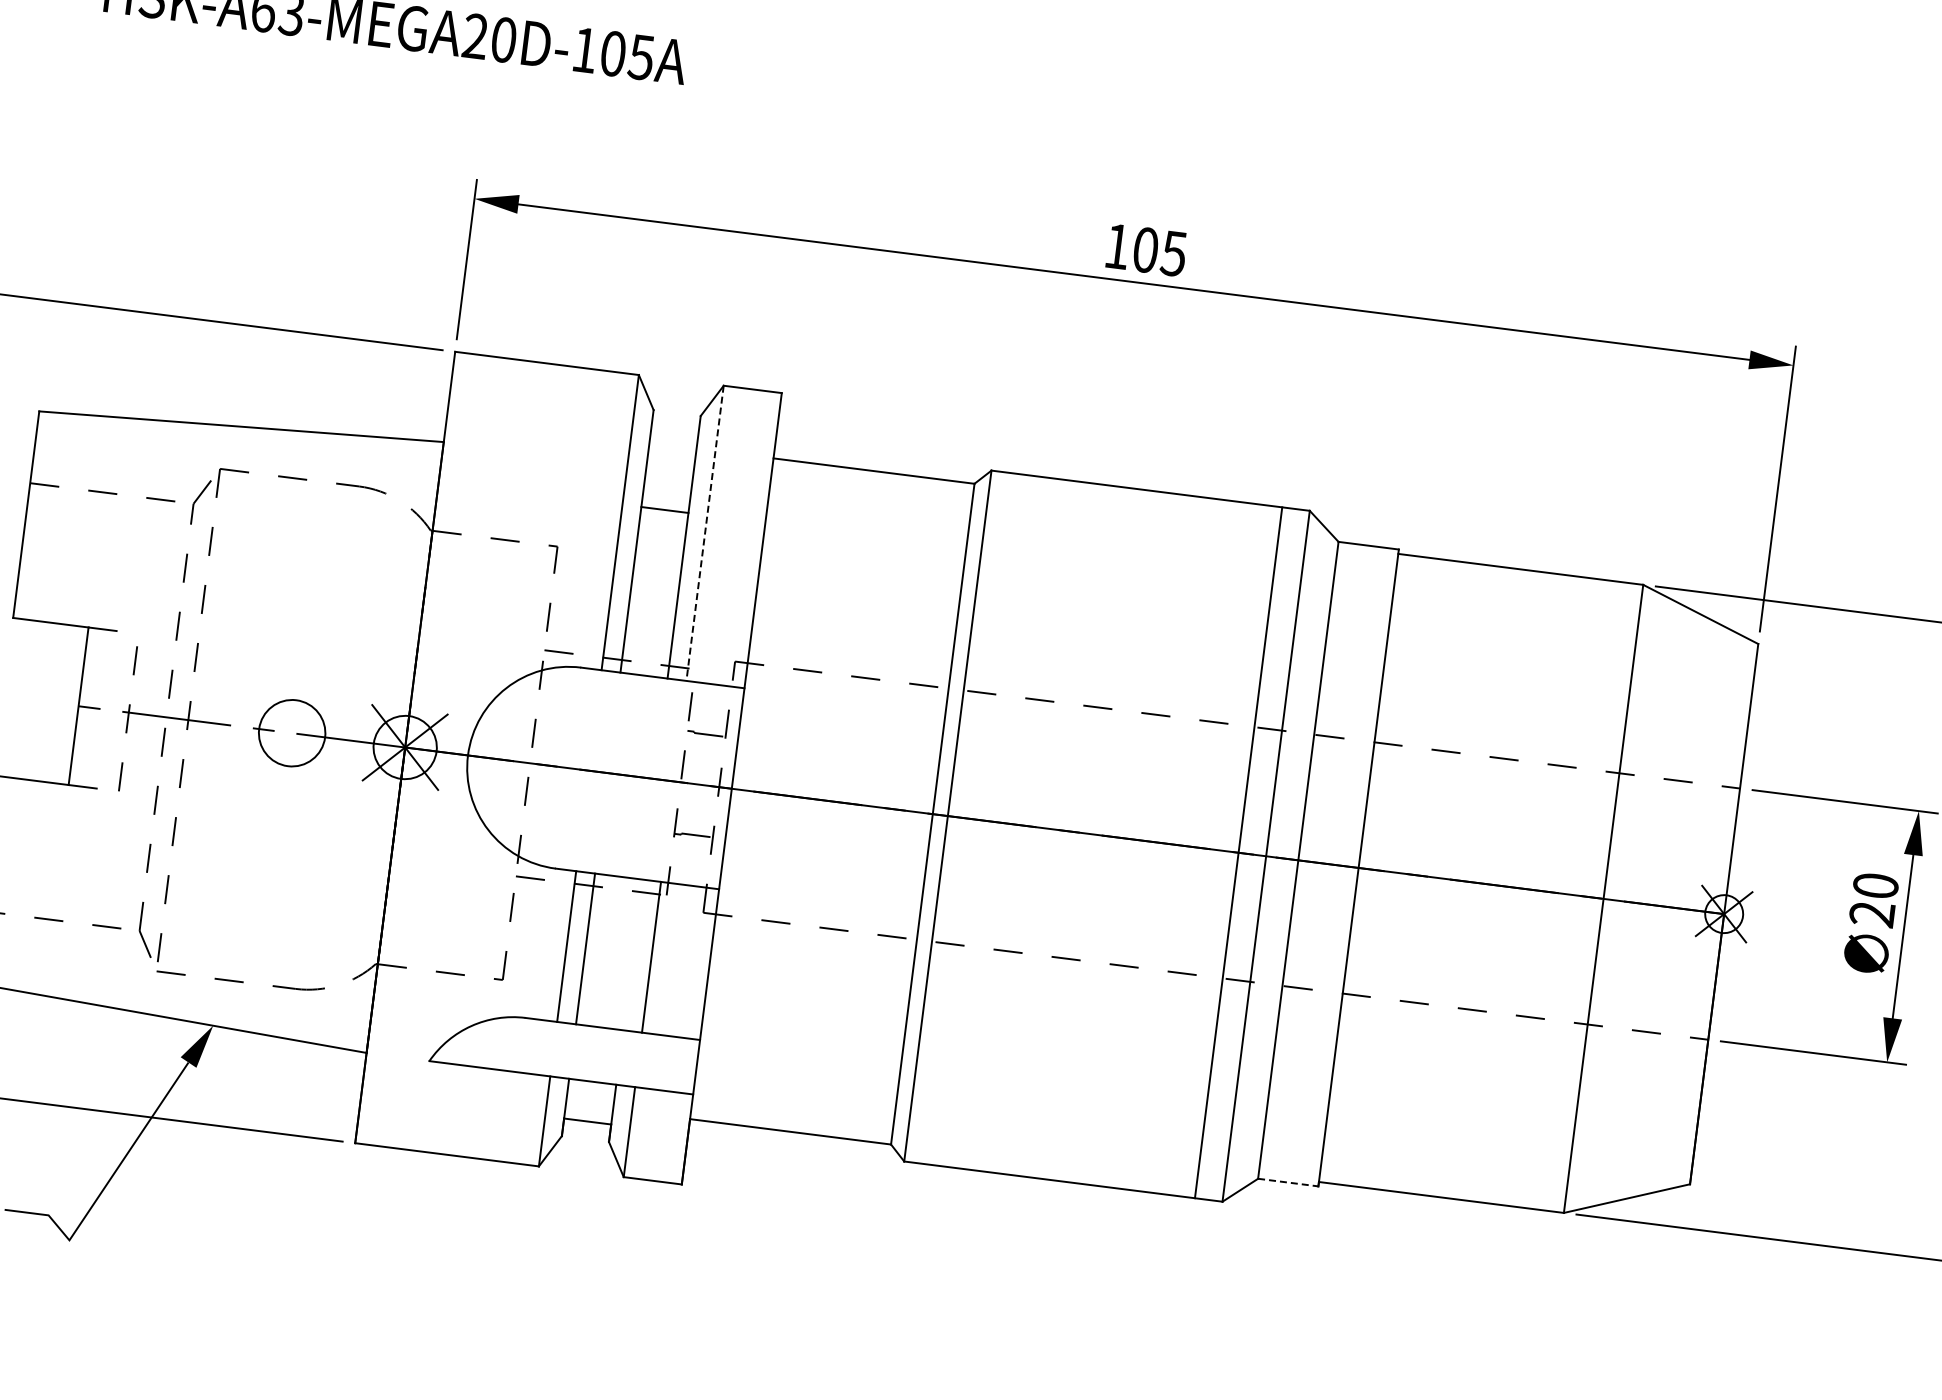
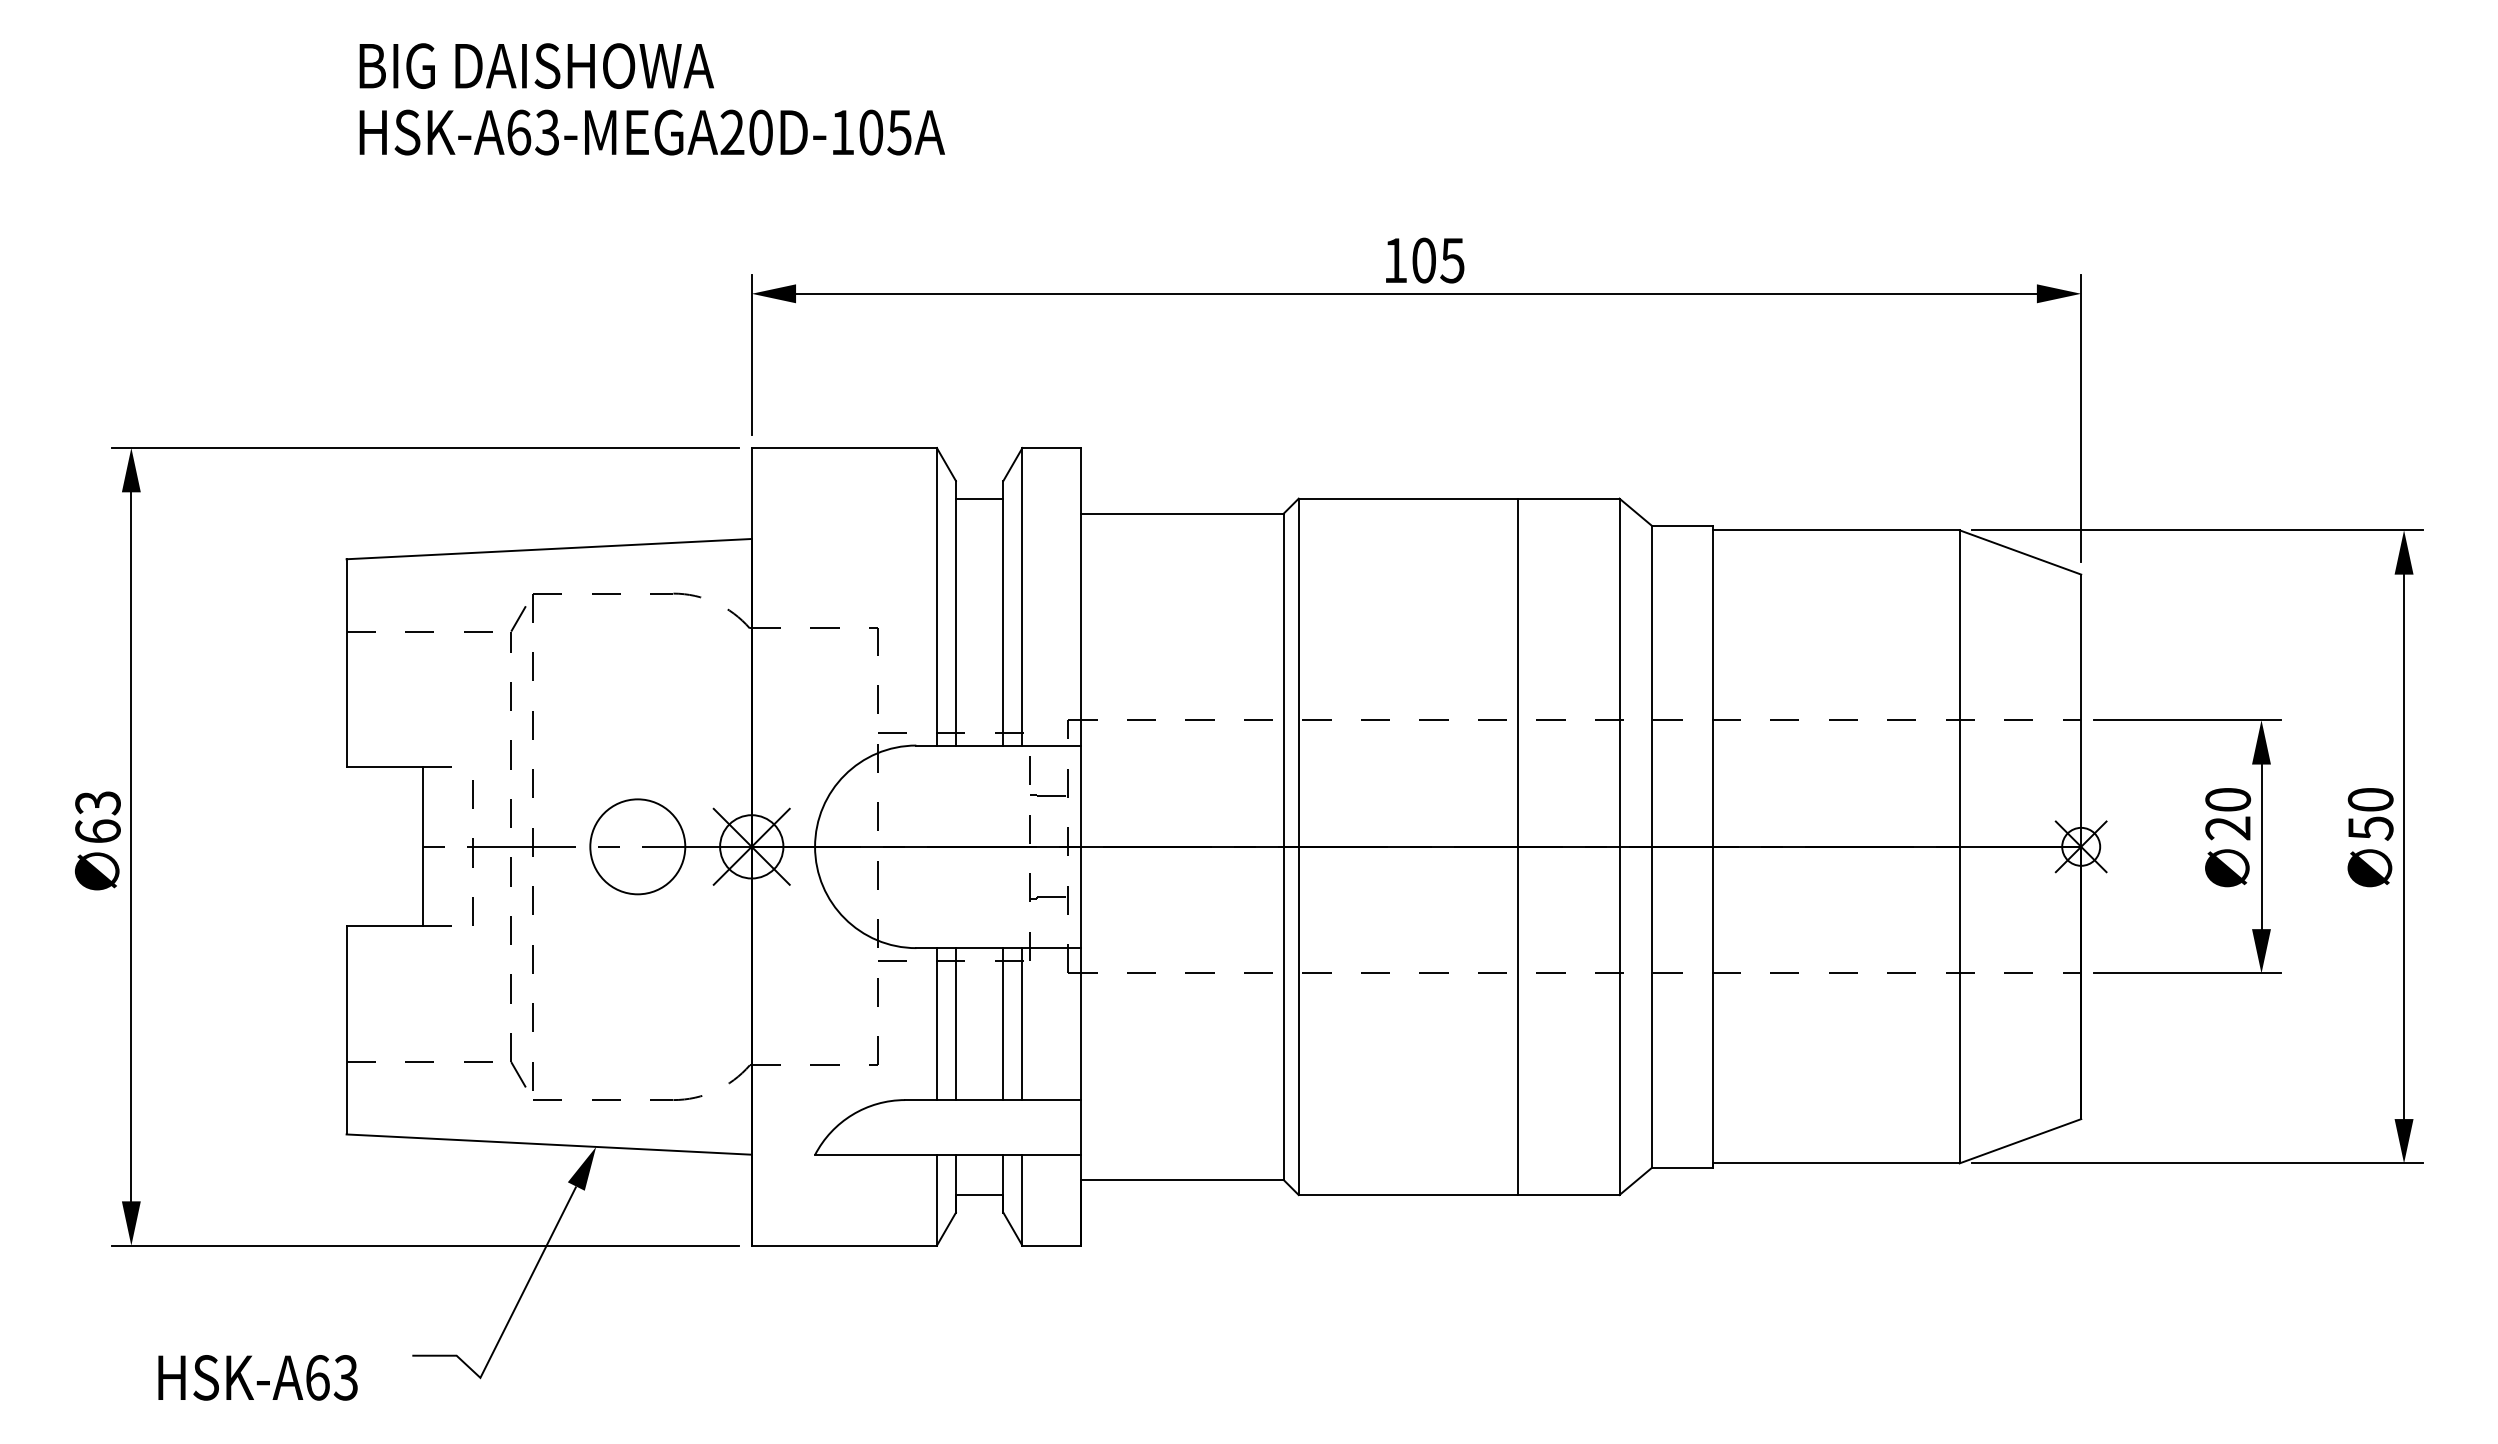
line: (664, 509) -> (979, 498), moved
line: (705, 533) -> (1022, 596), dashed -> solid
circle: (291, 732) -> (637, 846), size x1.43
line: (1238, 852) -> (1517, 846), moved
line: (632, 955) -> (1003, 1024), added
line: (1288, 1182) -> (1682, 1167), dashed -> solid

